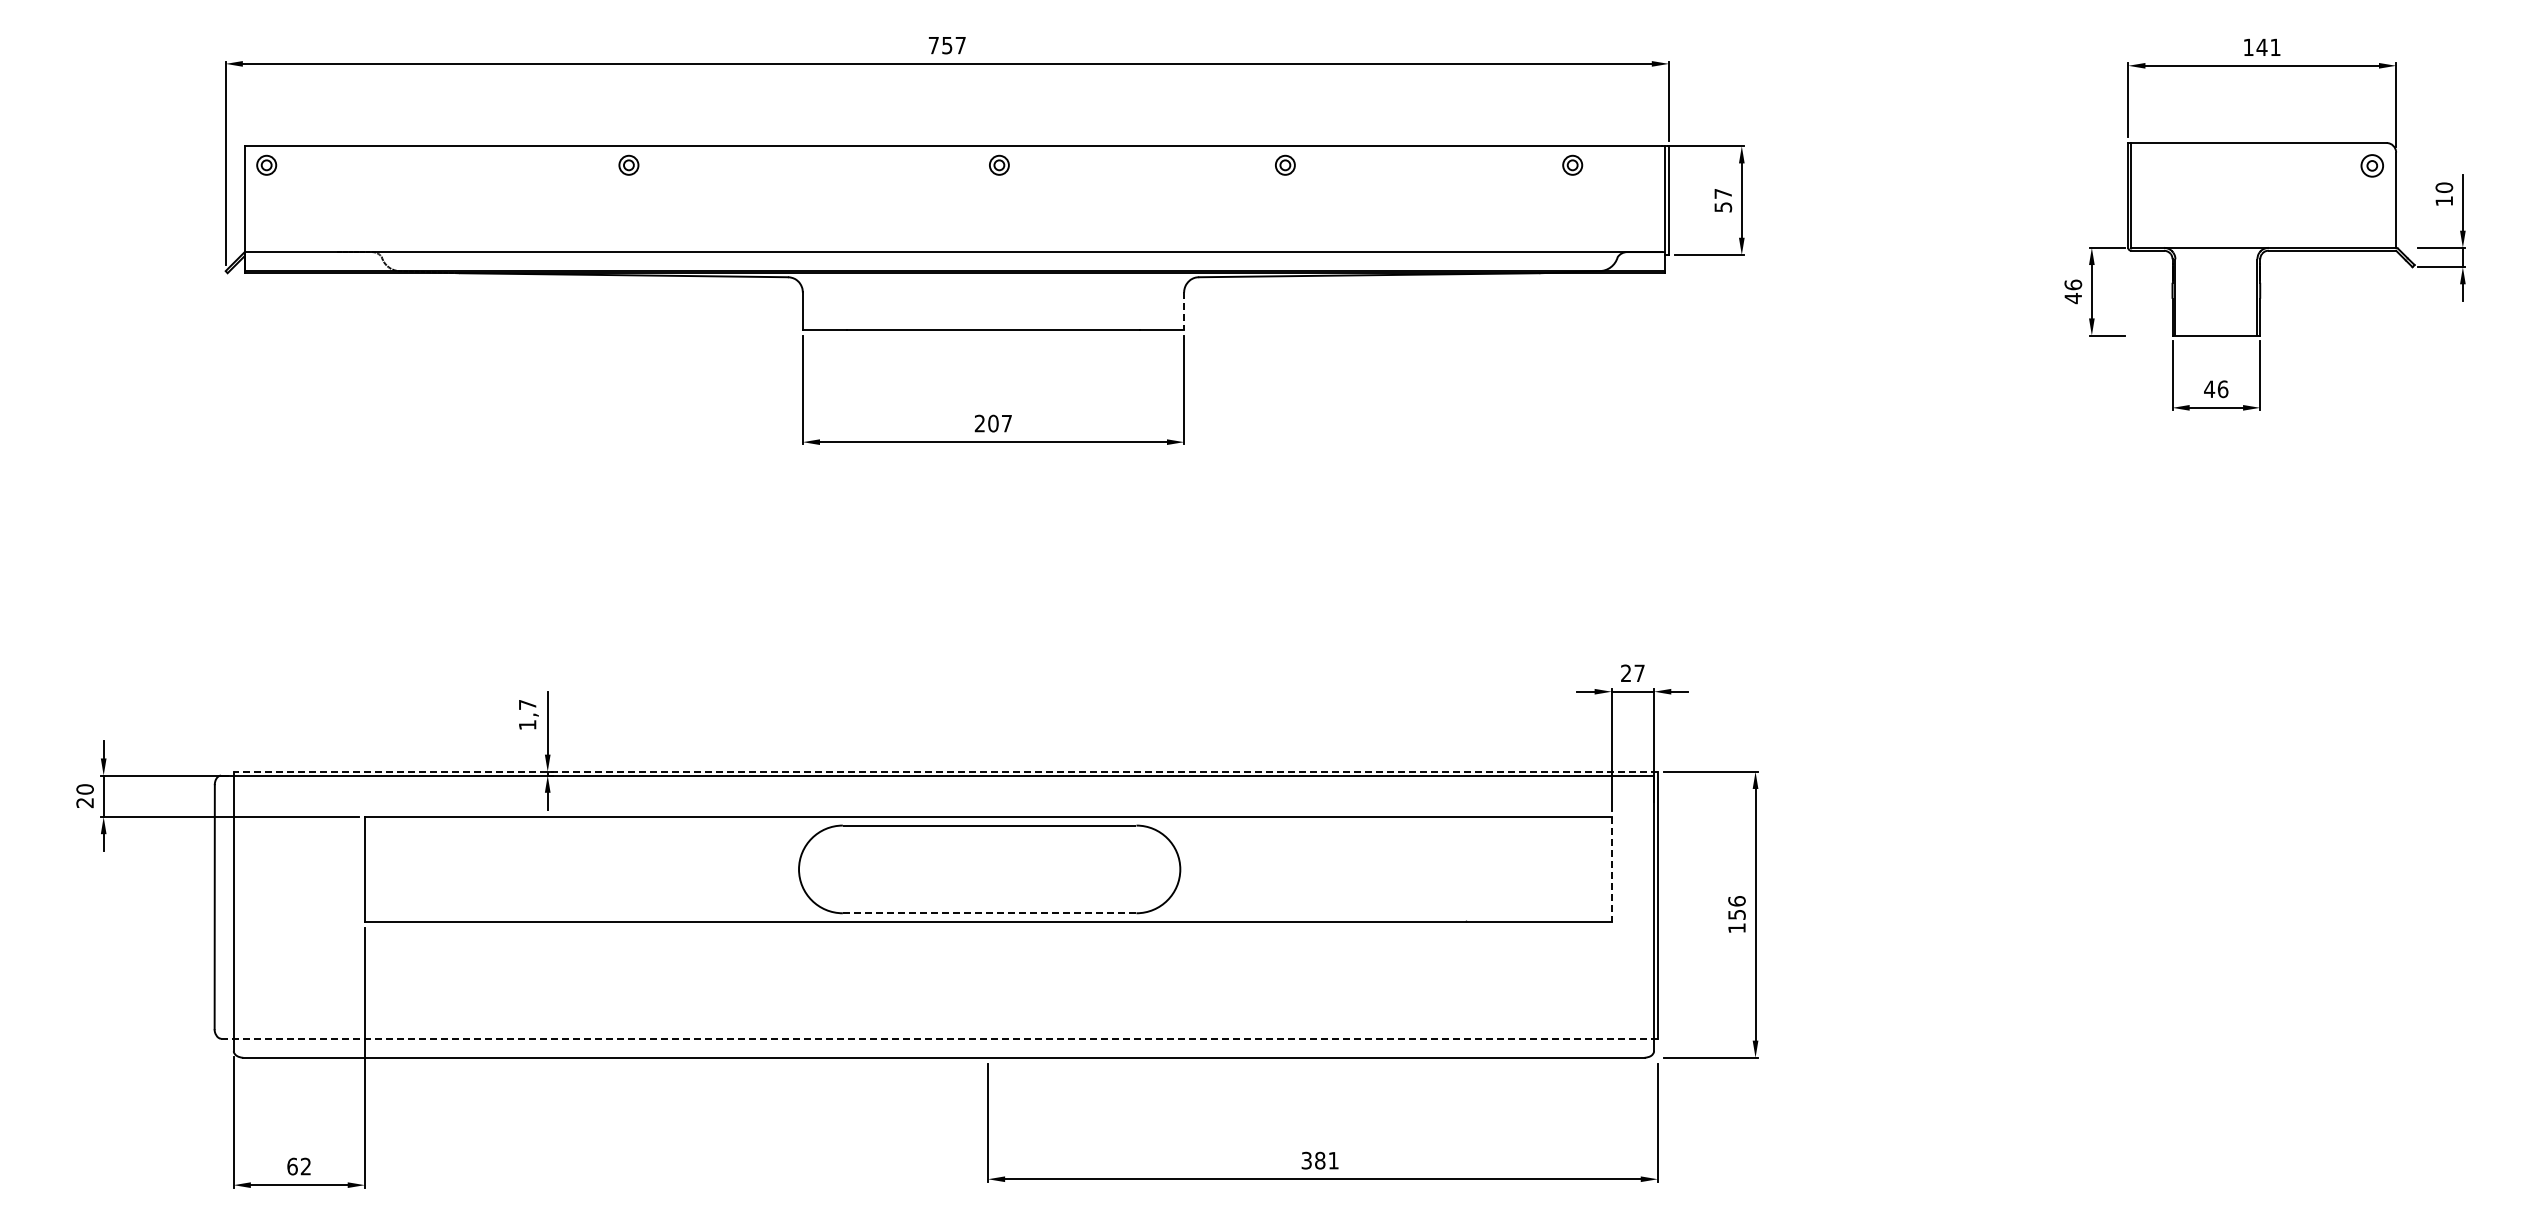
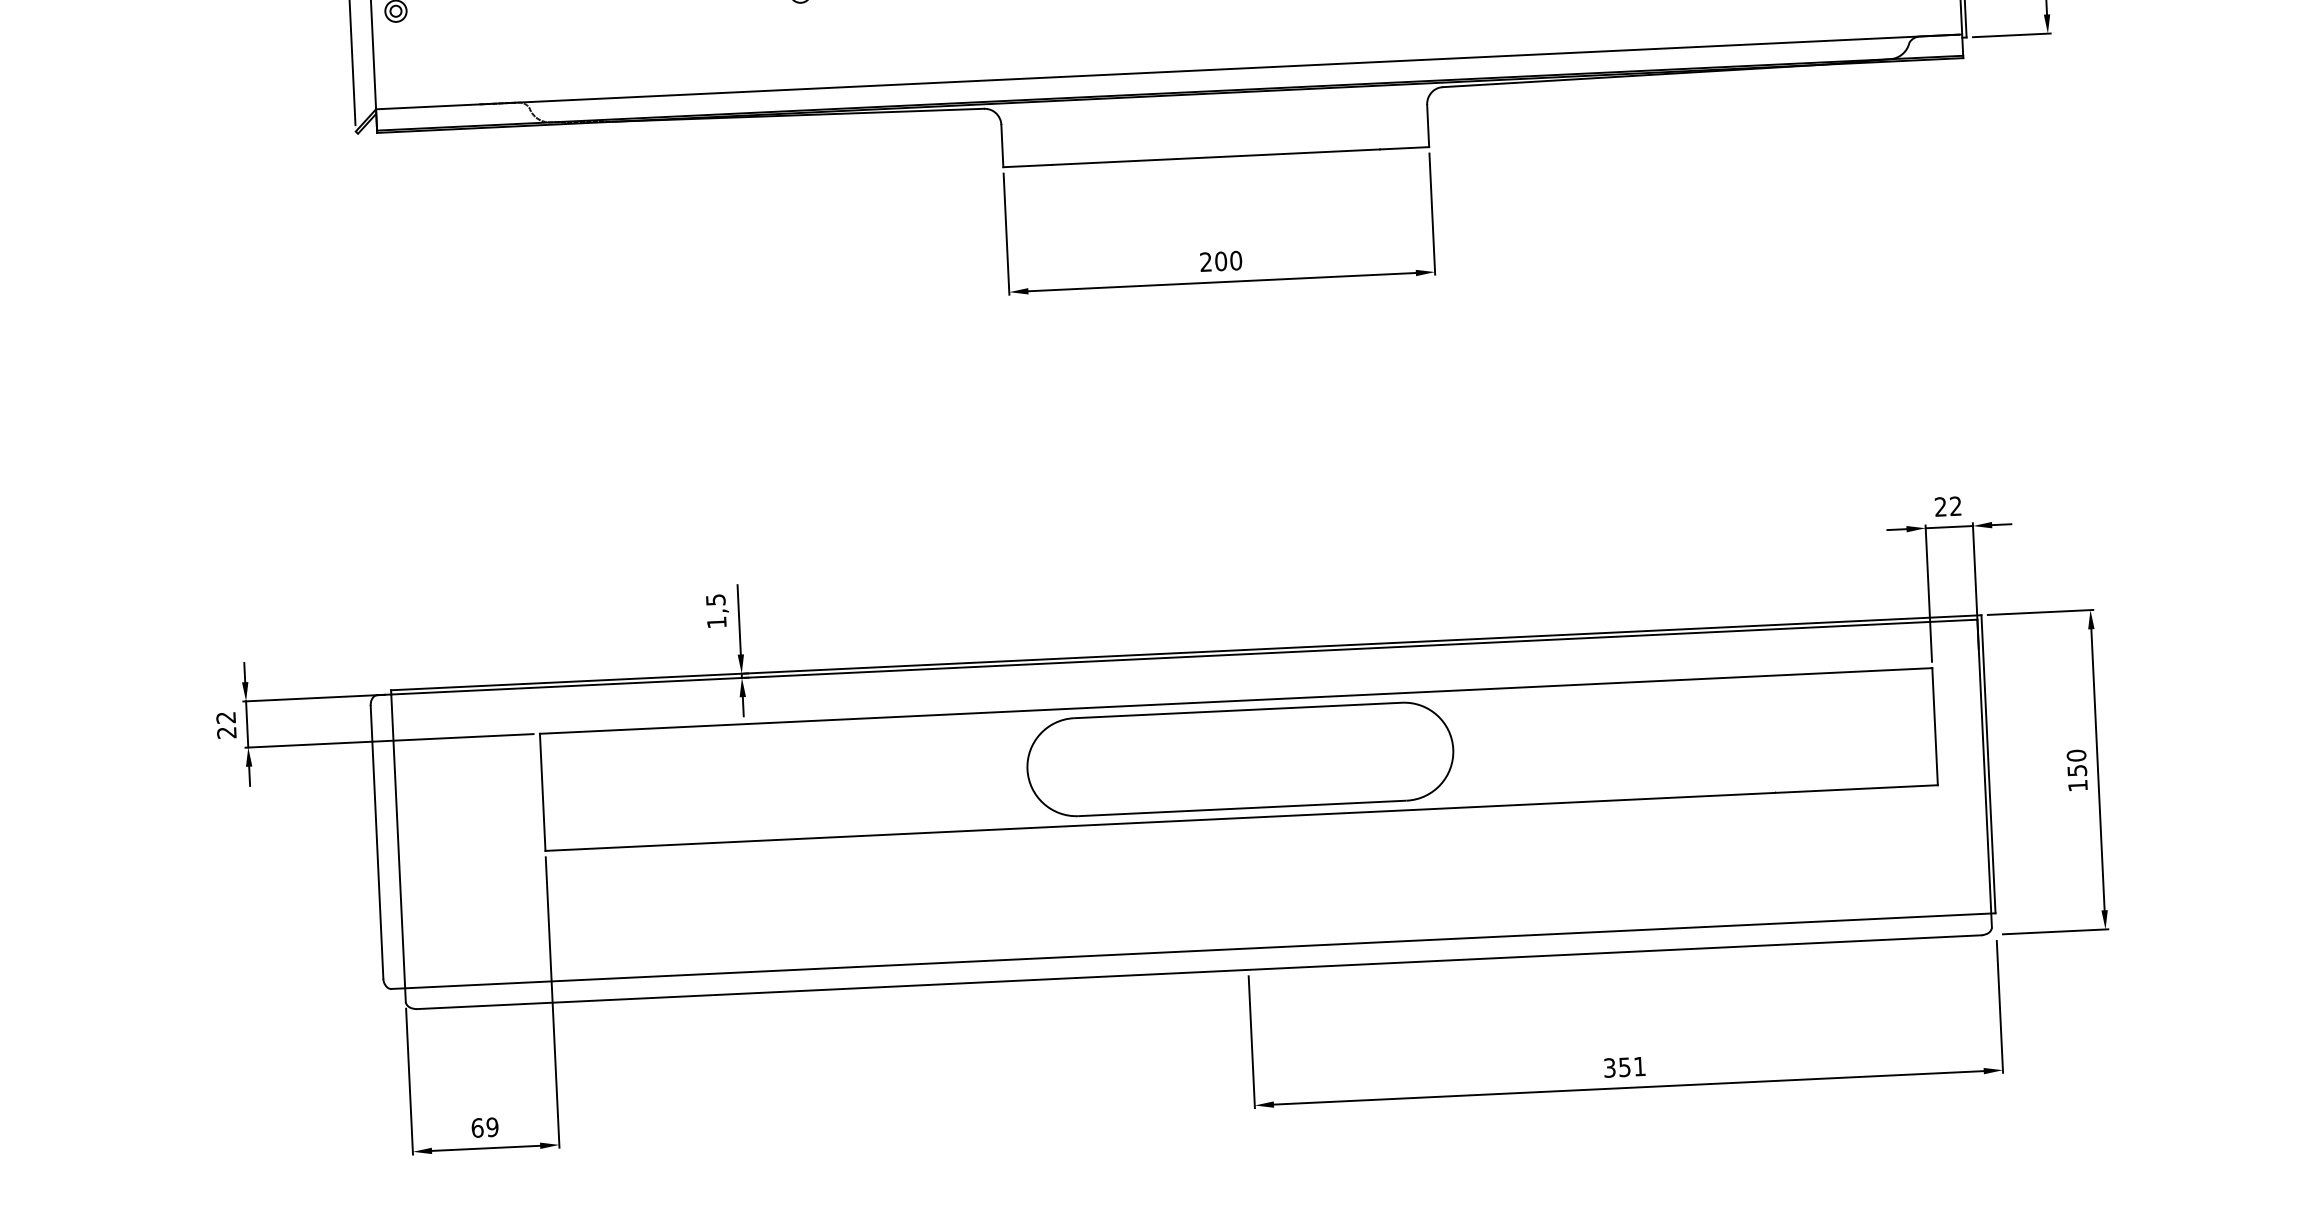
line: (1184, 311) -> (1428, 126), dashed -> solid
text: (1006, 423) -> (1235, 260), 207 -> 200
text: (1639, 672) -> (1955, 505), 27 -> 22
text: (527, 704) -> (715, 599), 1,7 -> 1,5
line: (945, 771) -> (1185, 652), dashed -> solid
text: (84, 789) -> (225, 717), 20 -> 22
line: (1611, 869) -> (1934, 726), dashed -> solid
text: (1736, 901) -> (2076, 755), 156 -> 150
line: (989, 913) -> (1242, 808), dashed -> solid
line: (940, 1038) -> (1194, 950), dashed -> solid
text: (1320, 1160) -> (1625, 1067), 381 -> 351
text: (305, 1166) -> (492, 1127), 62 -> 69

